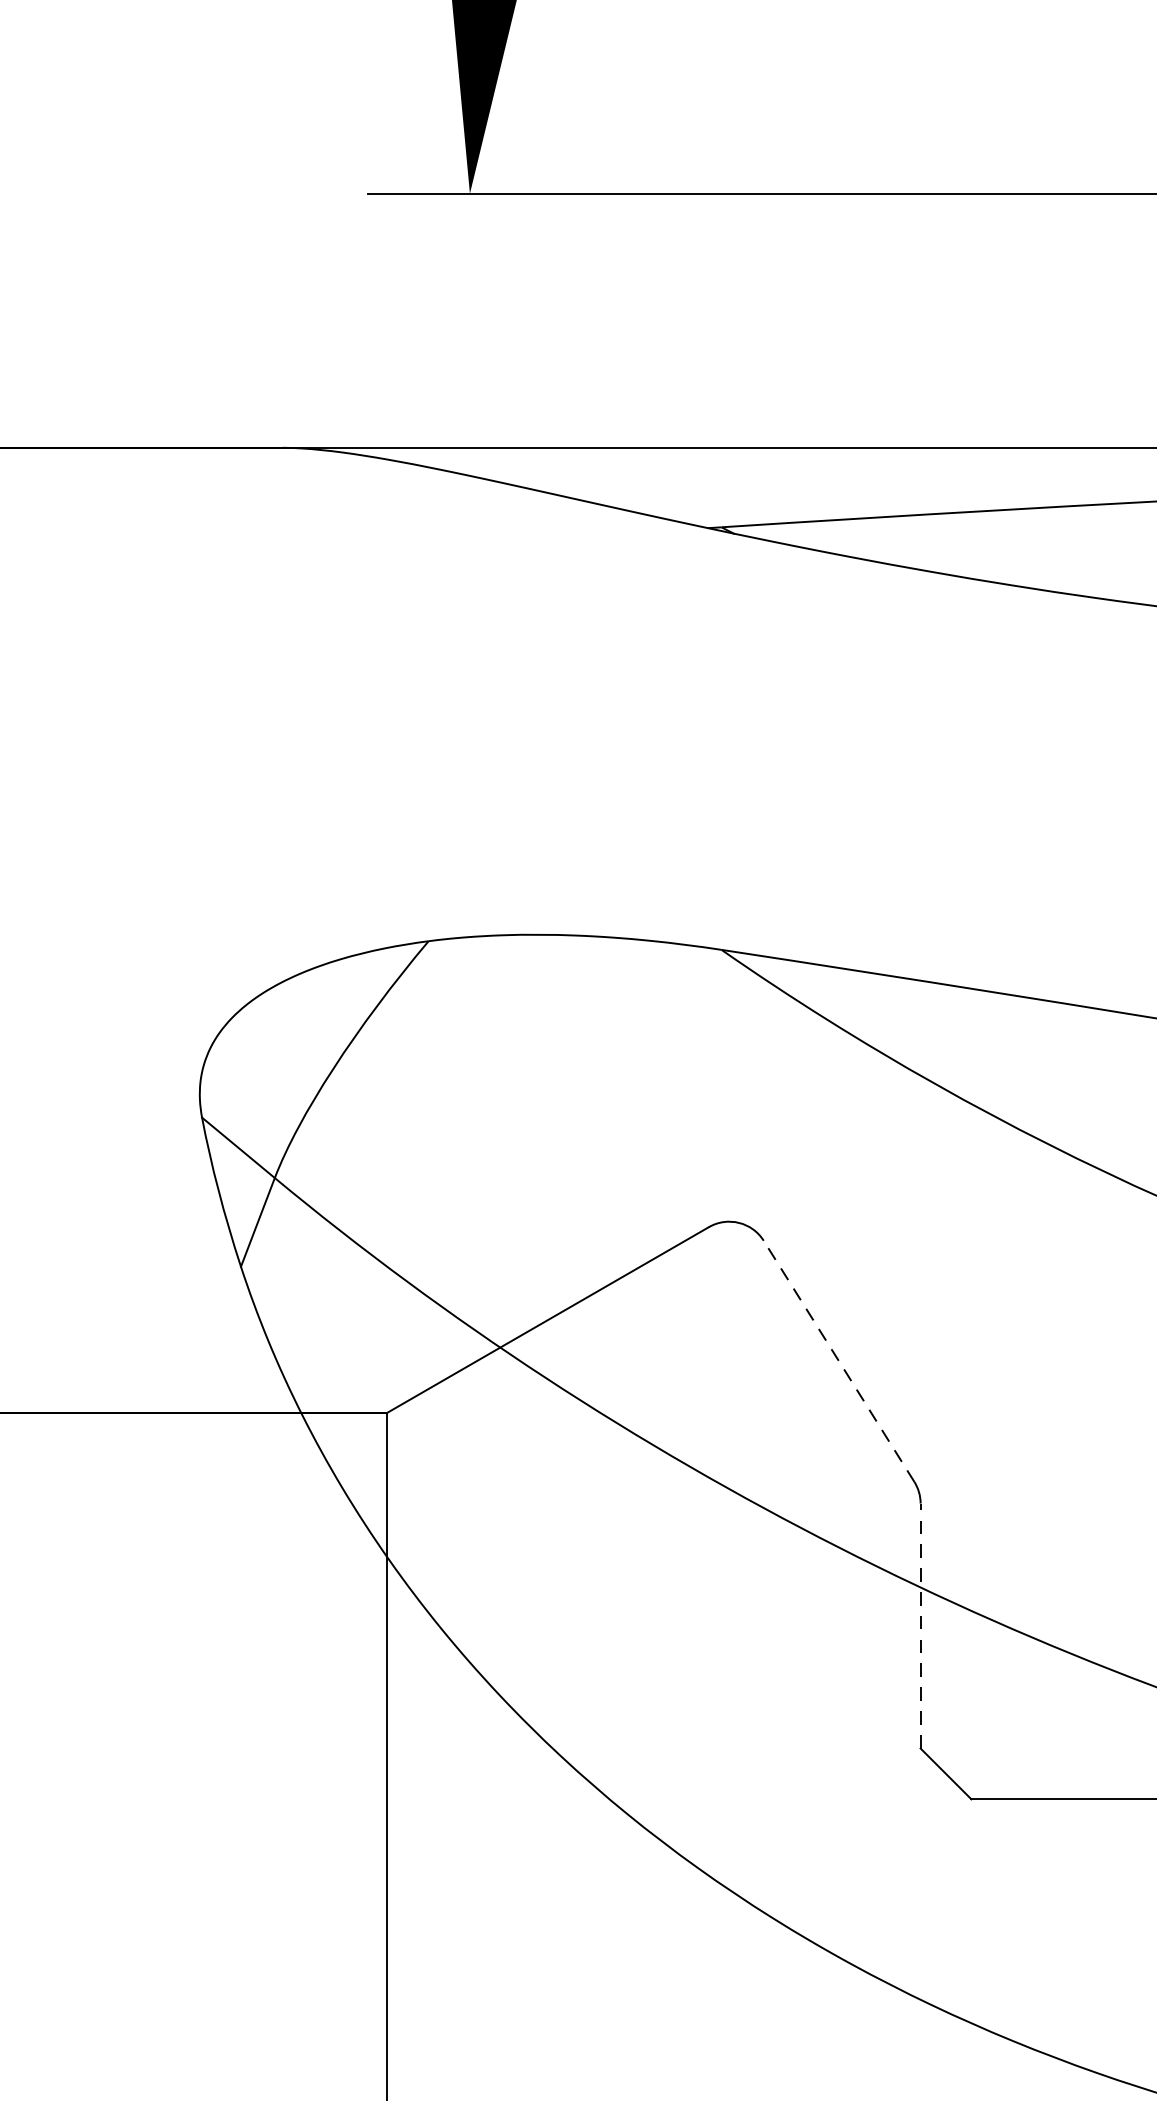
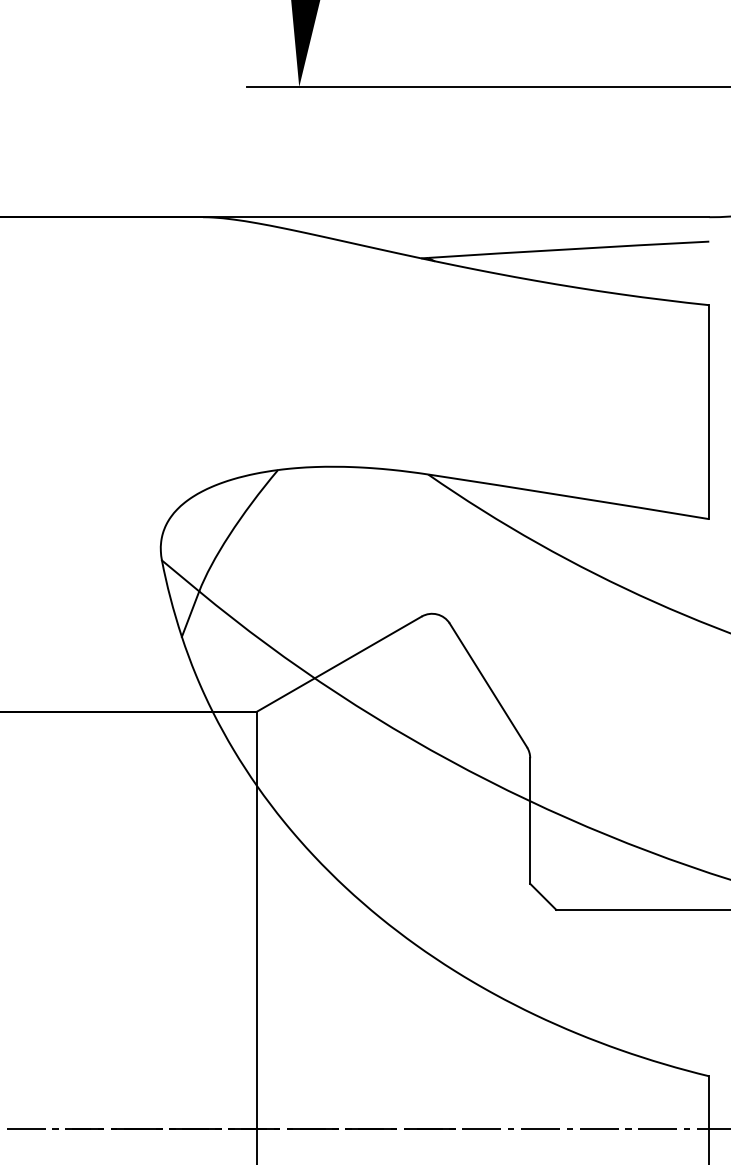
line: (839, 1361) -> (488, 685), dashed -> solid
line: (921, 1626) -> (530, 821), dashed -> solid

